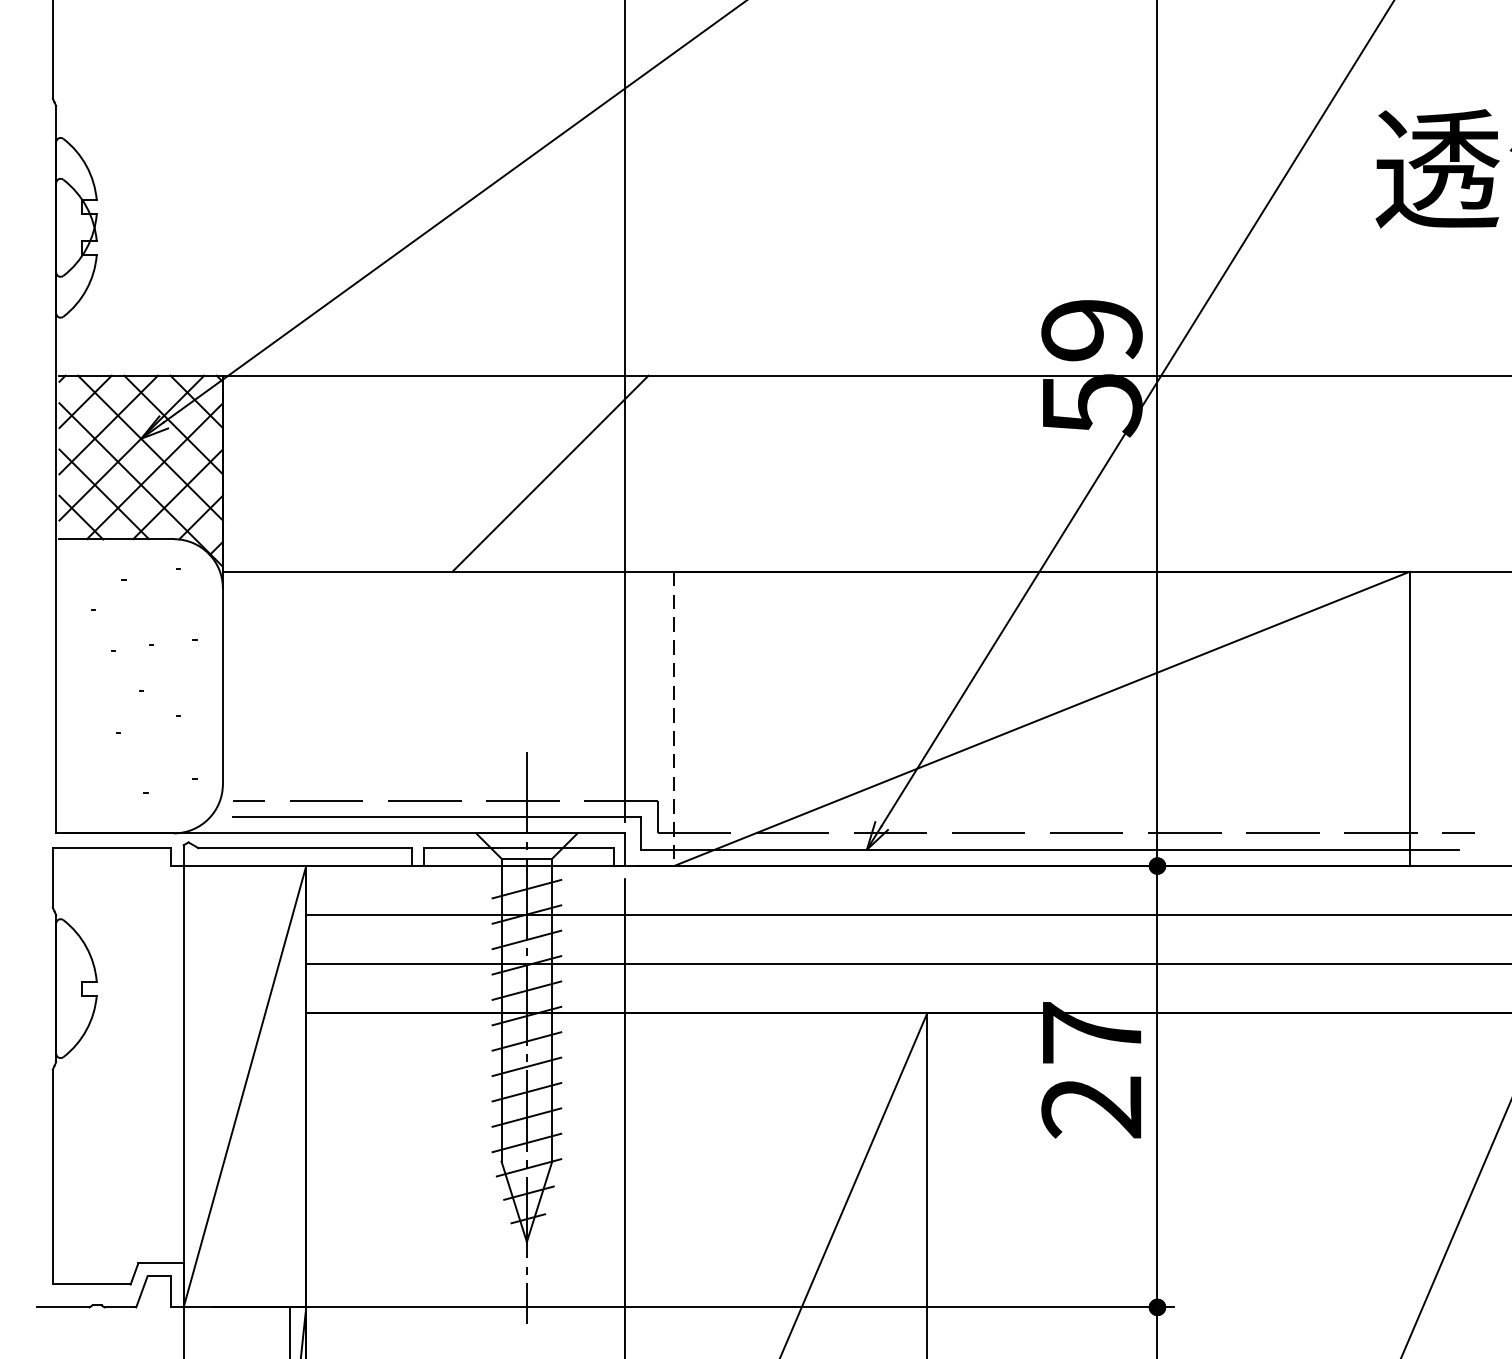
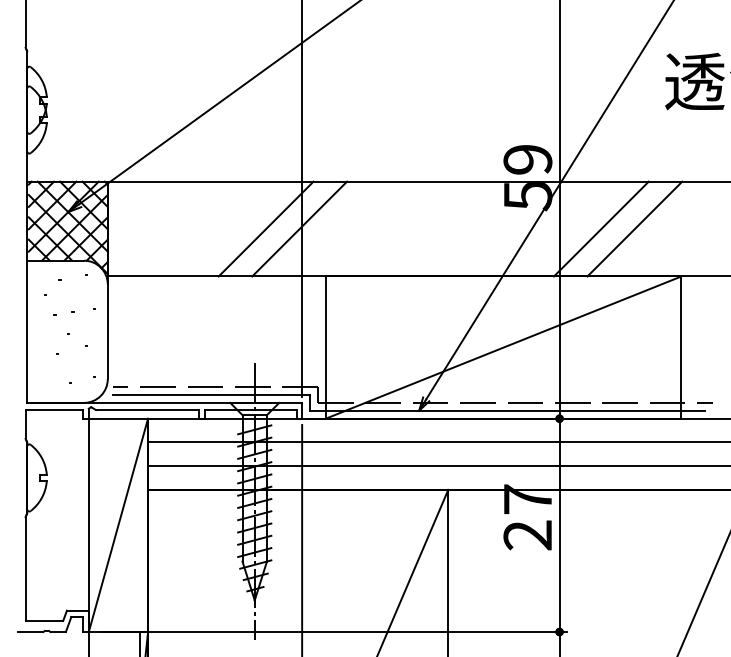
line: (619, 472) -> (299, 228), added
line: (1242, 472) -> (600, 228), added
line: (1312, 472) -> (634, 228), added
line: (673, 720) -> (325, 348), dashed -> solid

